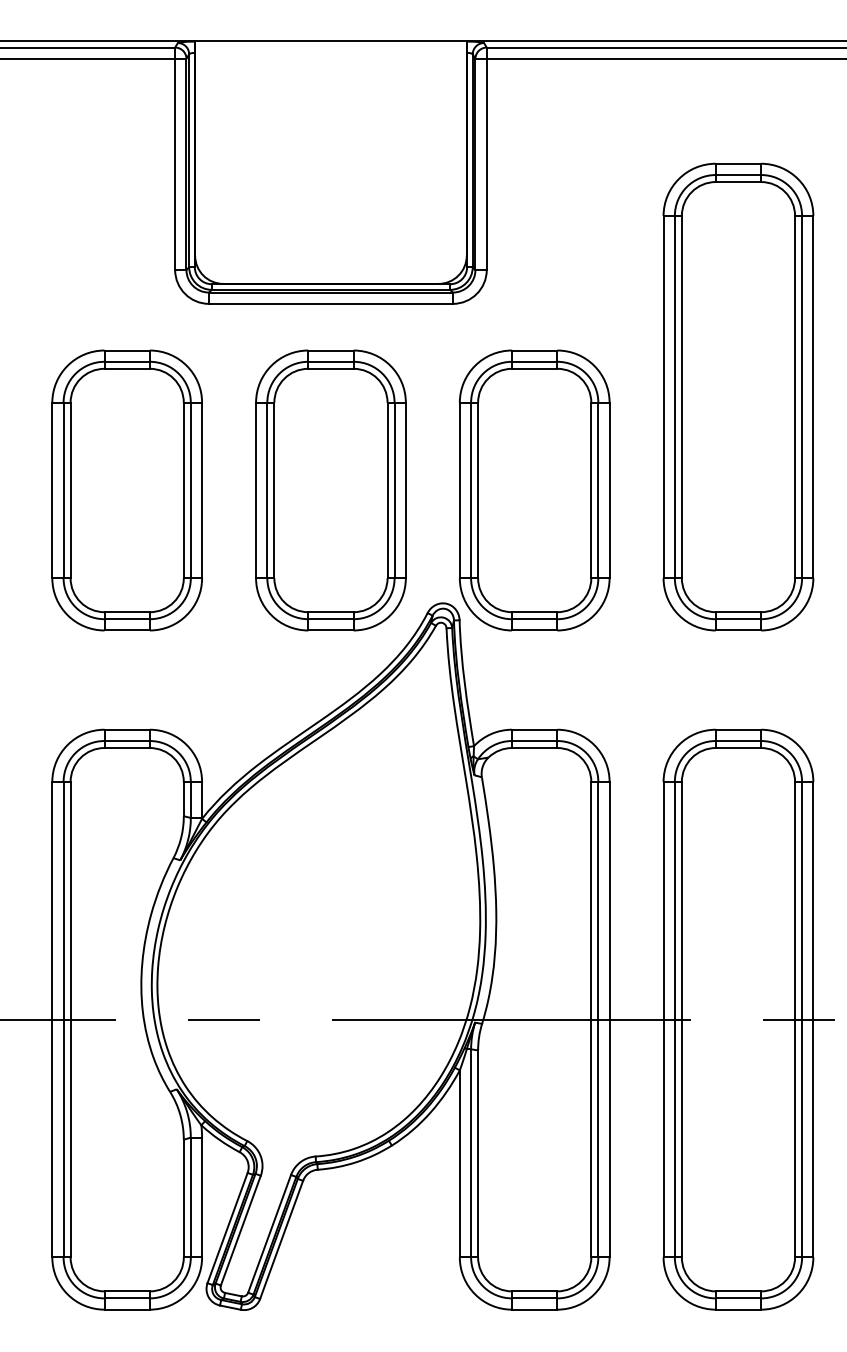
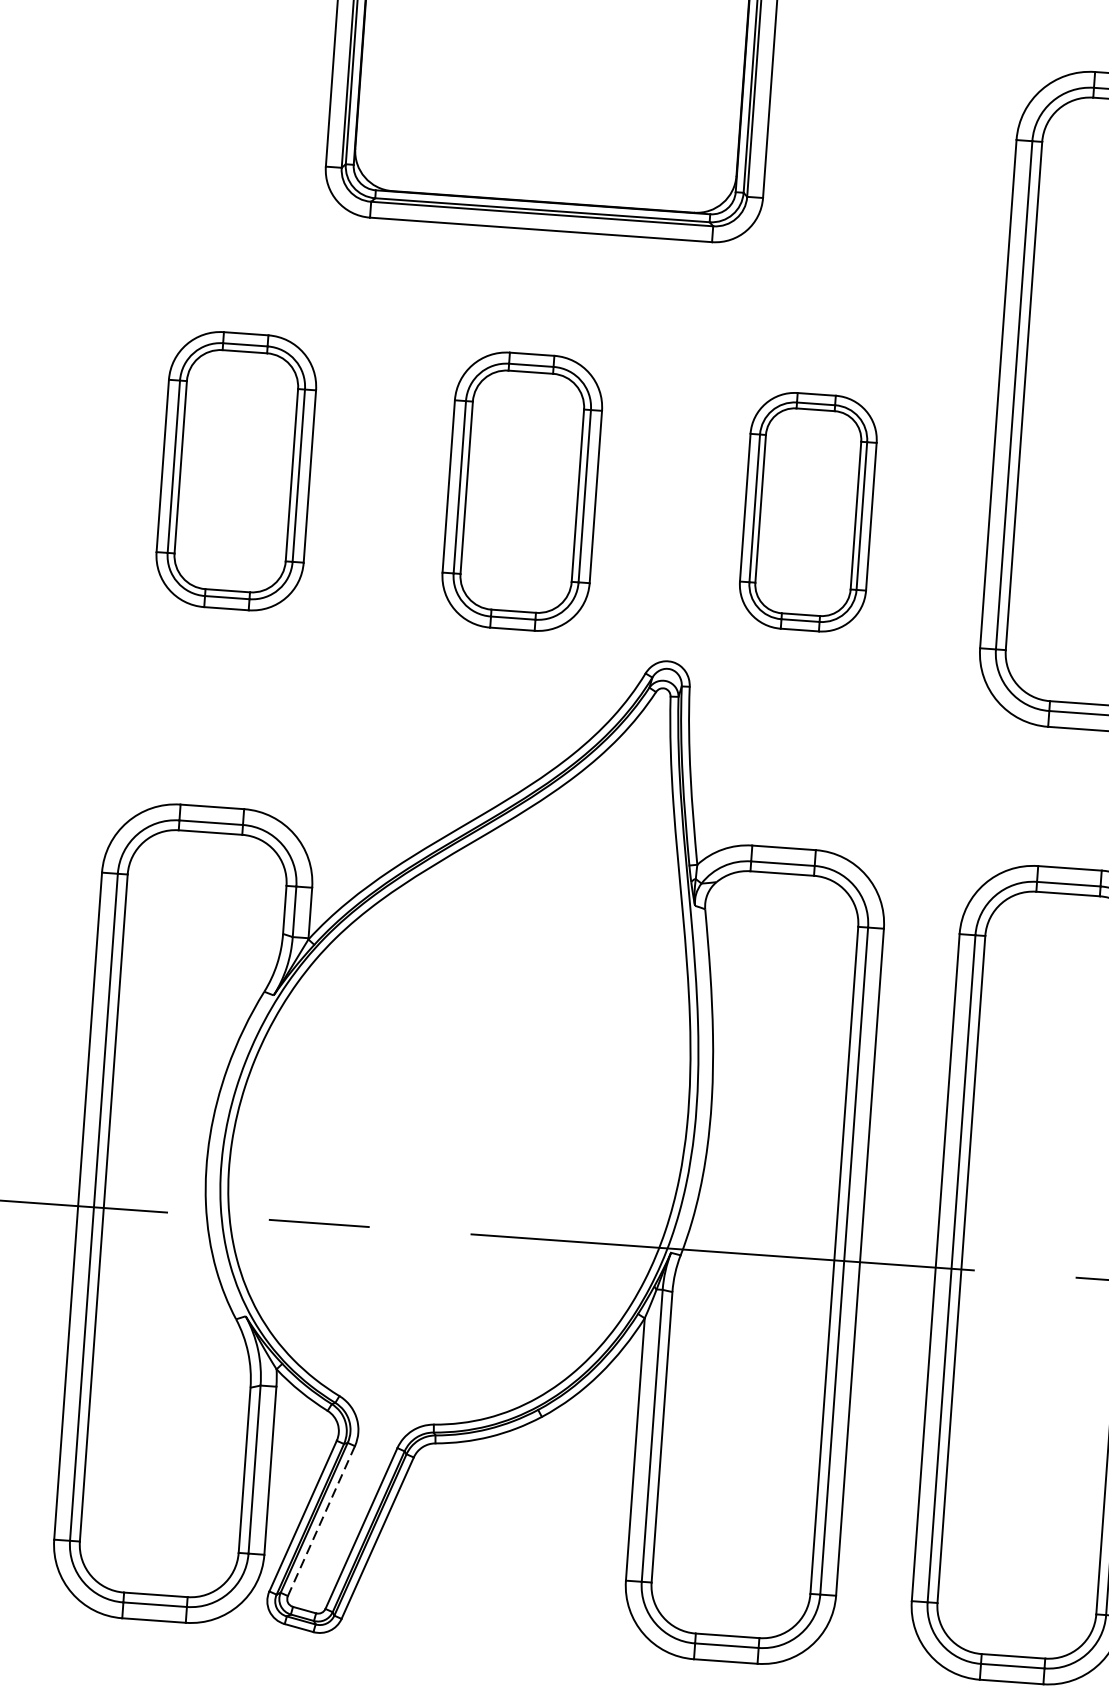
part: (126, 490) -> (235, 471), size x0.7
part: (330, 490) -> (521, 491), size x0.7
part: (534, 490) -> (807, 512), size x0.6
line: (240, 1231) -> (320, 1522), solid -> dashed

